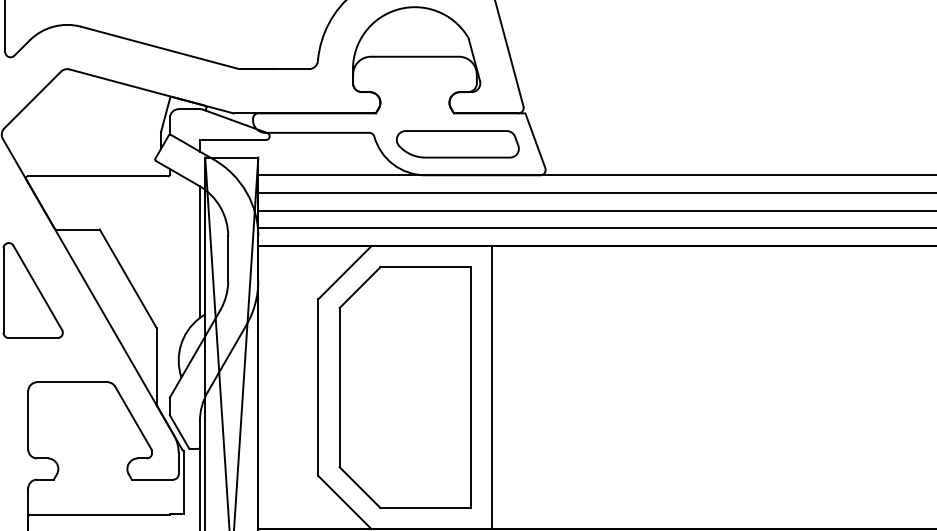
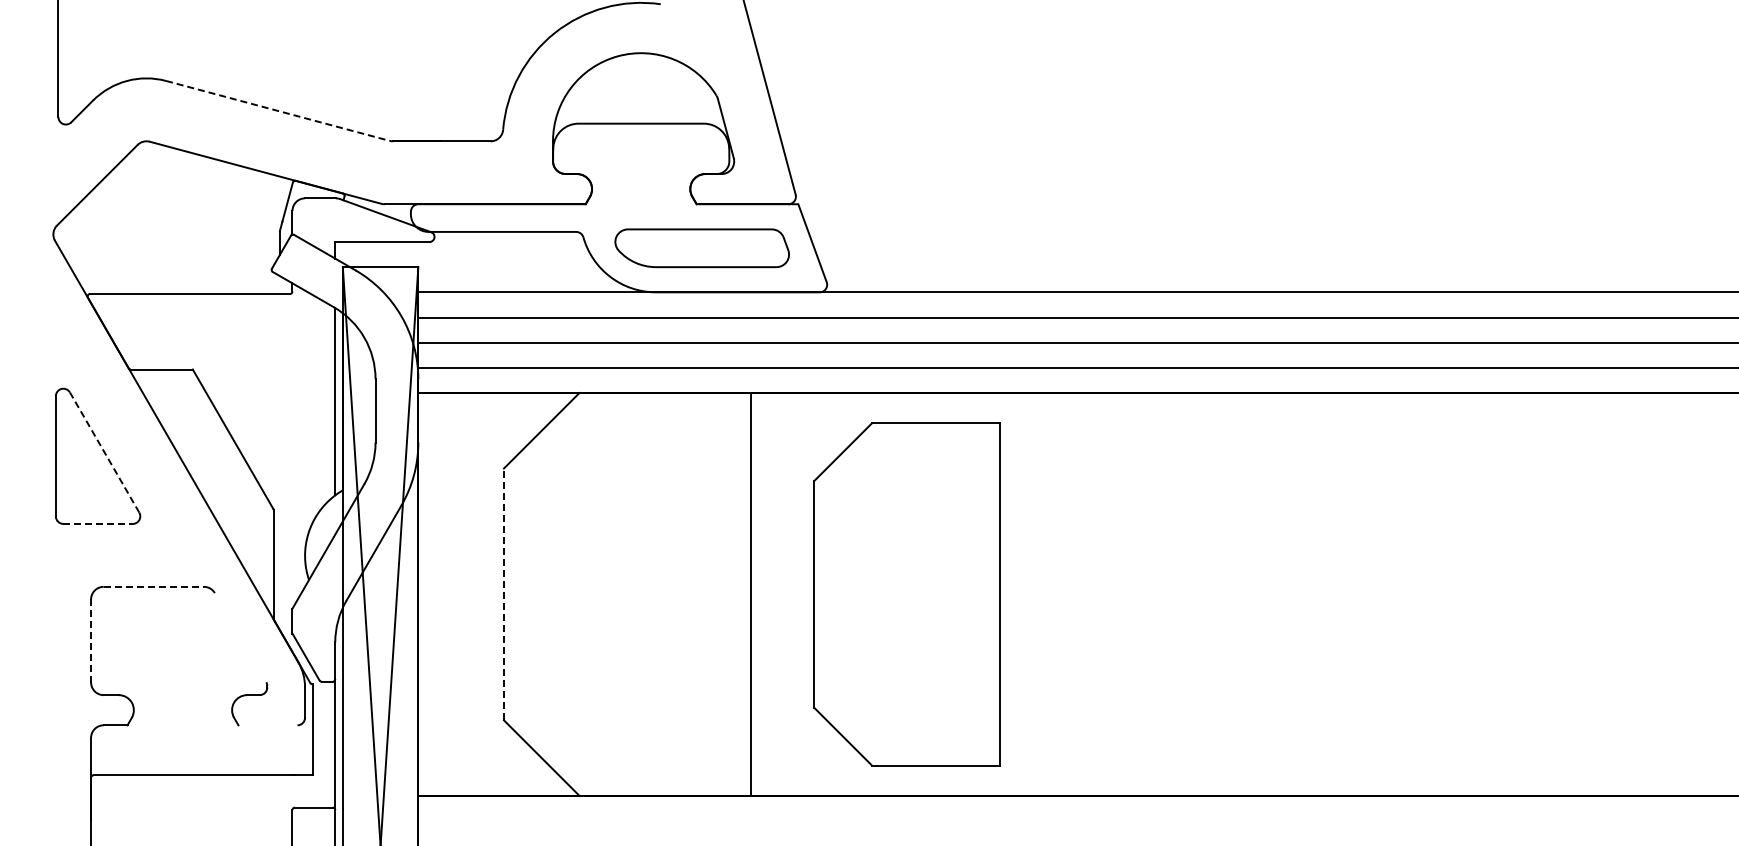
line: (159, 47) -> (277, 110), solid -> dashed
line: (37, 287) -> (104, 452), solid -> dashed
line: (33, 337) -> (98, 523), solid -> dashed
line: (72, 382) -> (154, 586), solid -> dashed
line: (318, 387) -> (503, 594), solid -> dashed
part: (404, 387) -> (906, 594), moved
line: (133, 417) -> (240, 637), removed
line: (28, 420) -> (91, 640), solid -> dashed
line: (152, 479) -> (267, 725), removed

